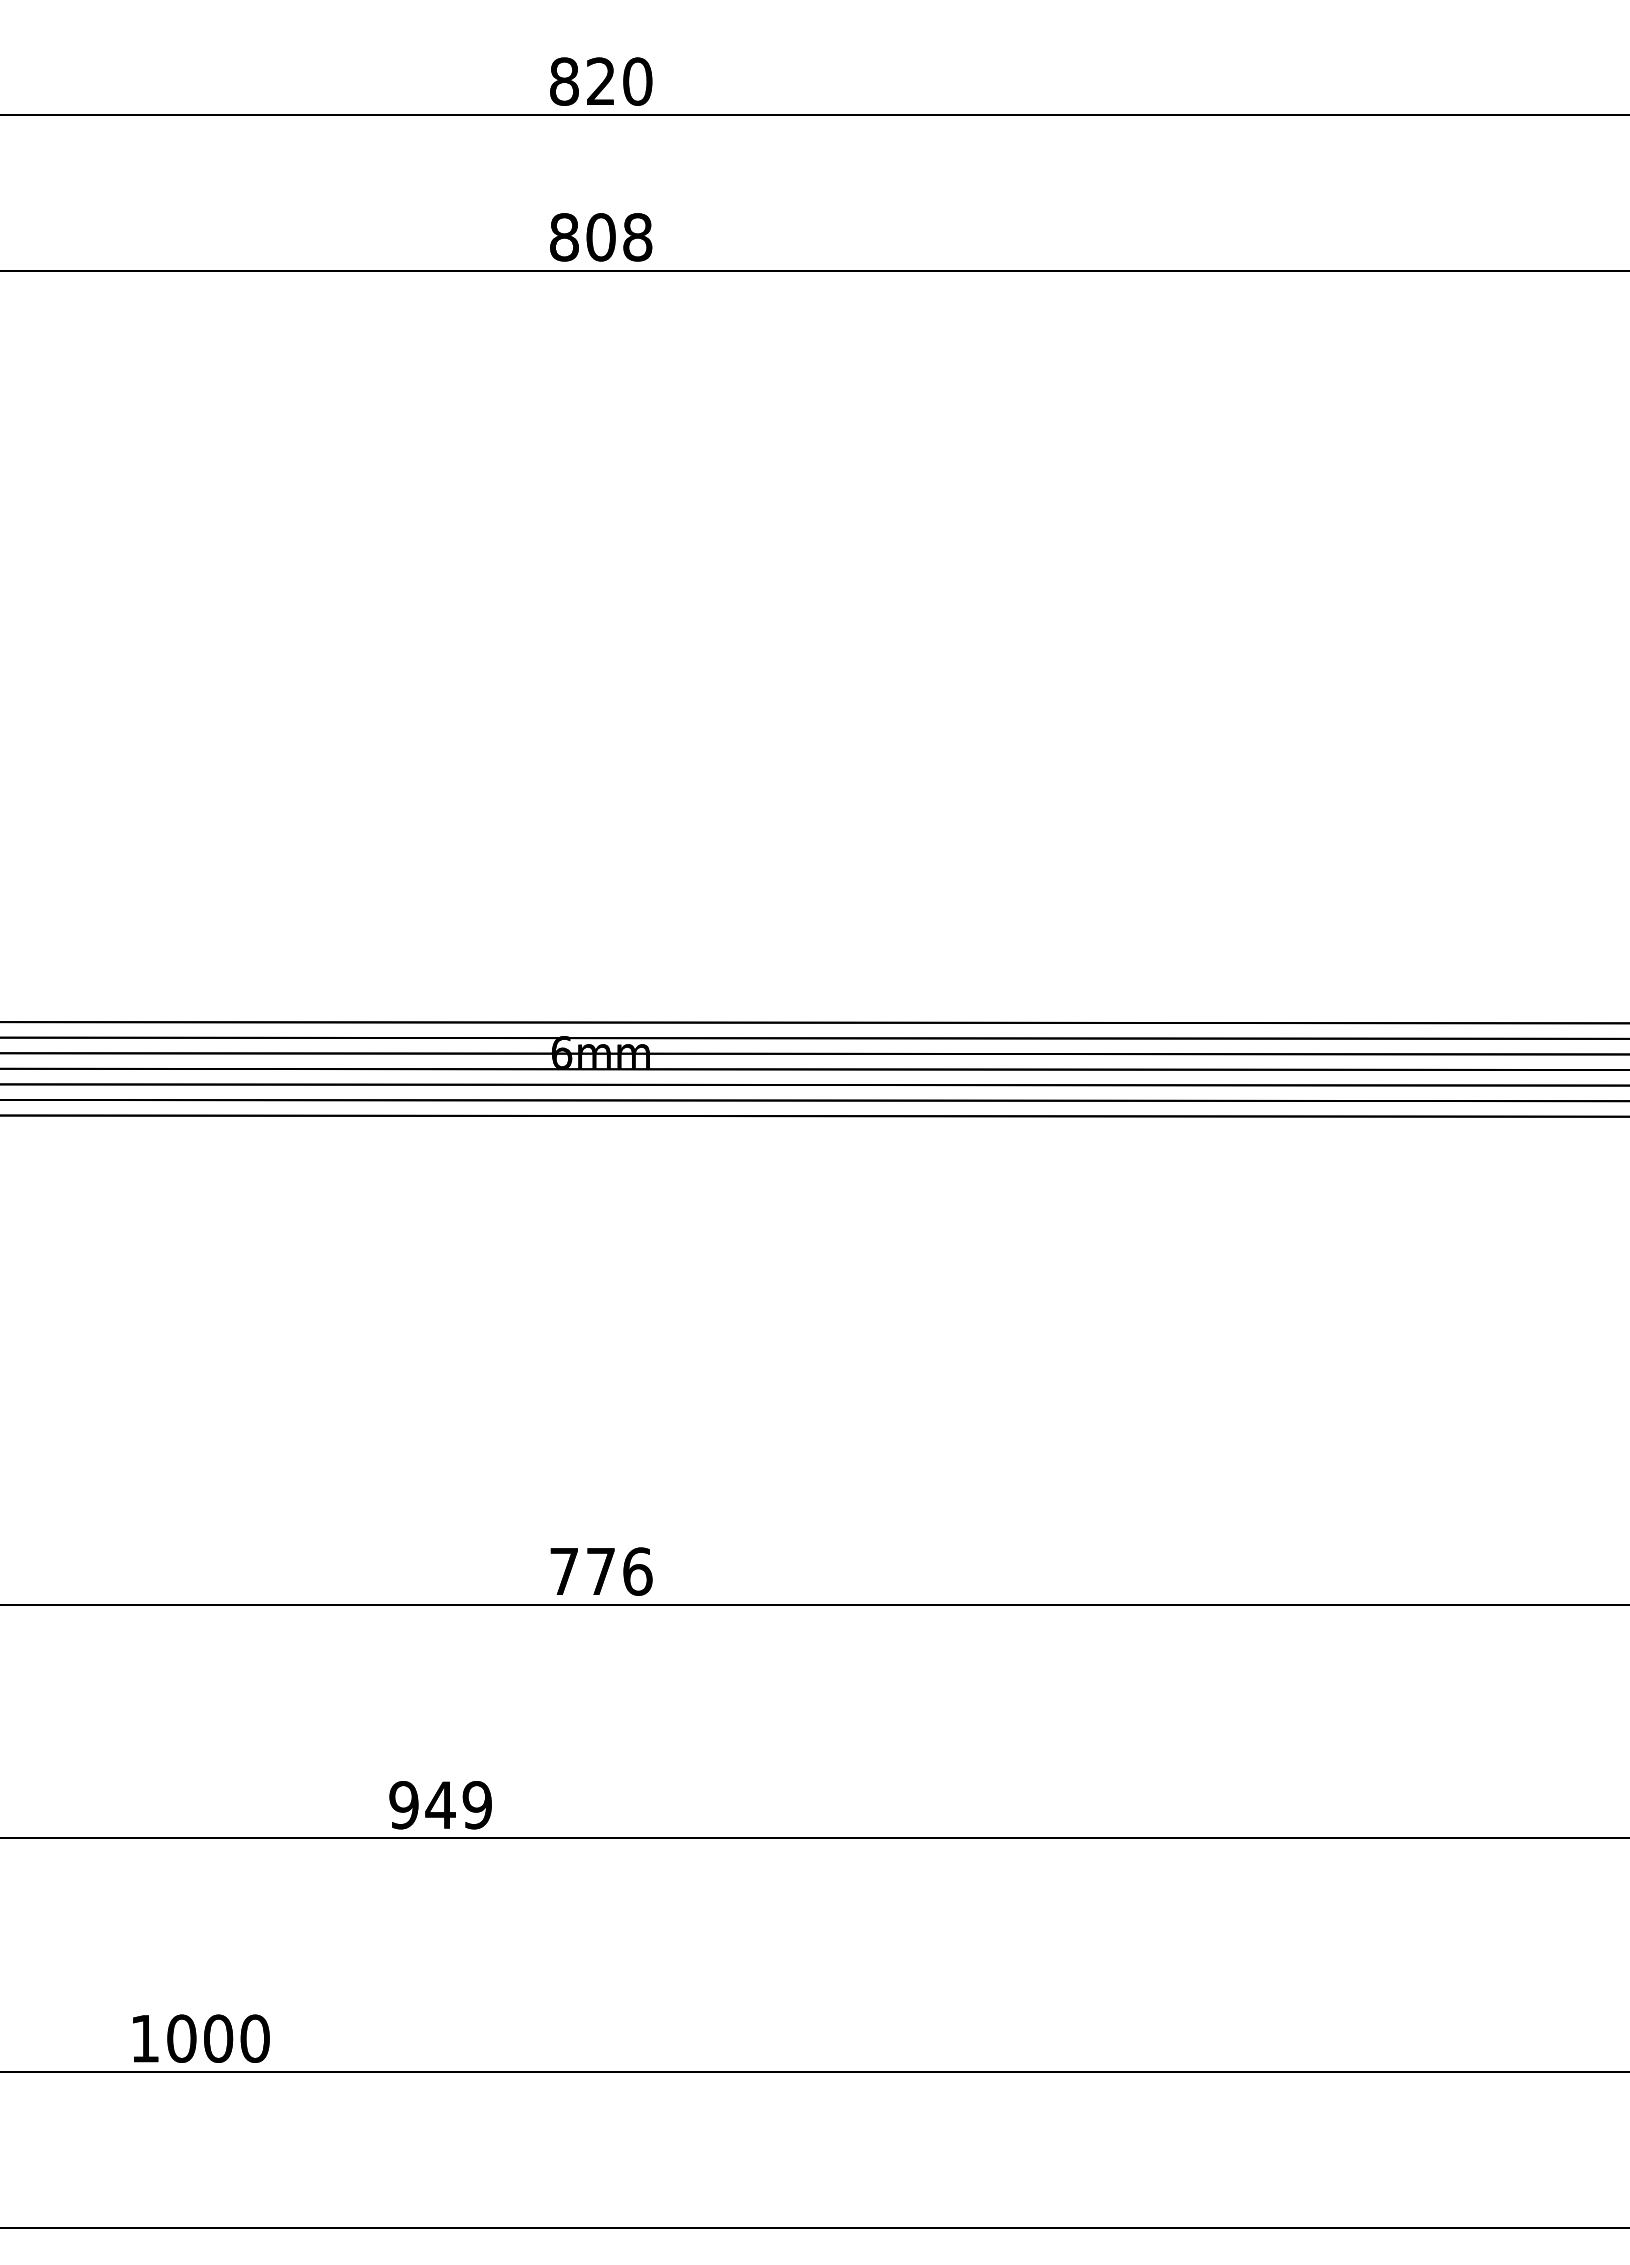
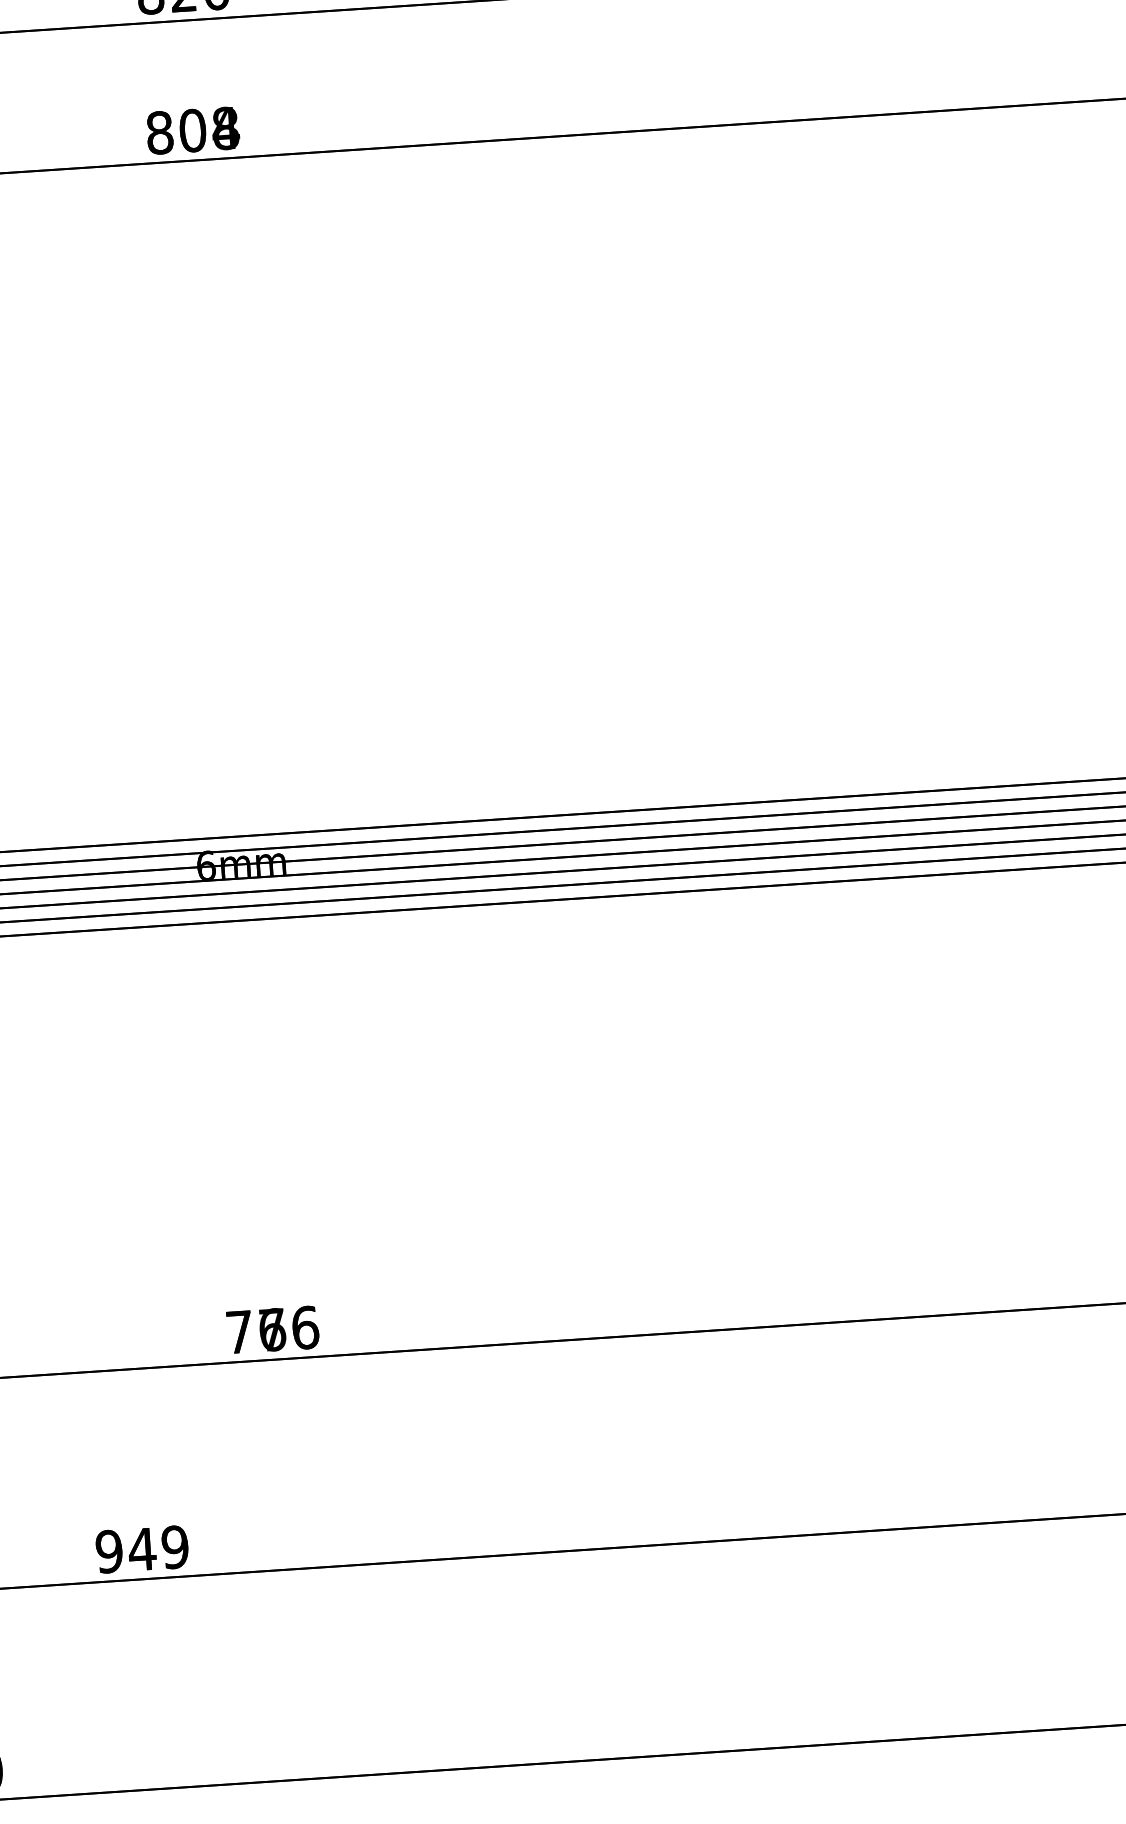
text: (637, 237) -> (225, 128), 808 -> 804
text: (600, 1571) -> (272, 1329), 776 -> 766

